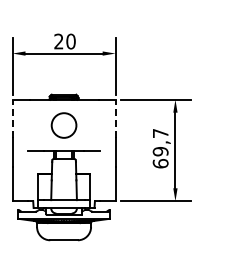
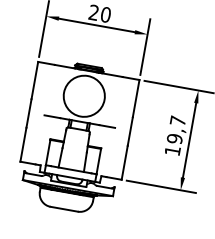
line: (12, 118) -> (34, 80), dashed -> solid
line: (115, 118) -> (136, 98), dashed -> solid
circle: (63, 125) -> (83, 96), size x1.67
text: (160, 163) -> (172, 150), 69,7 -> 19,7

